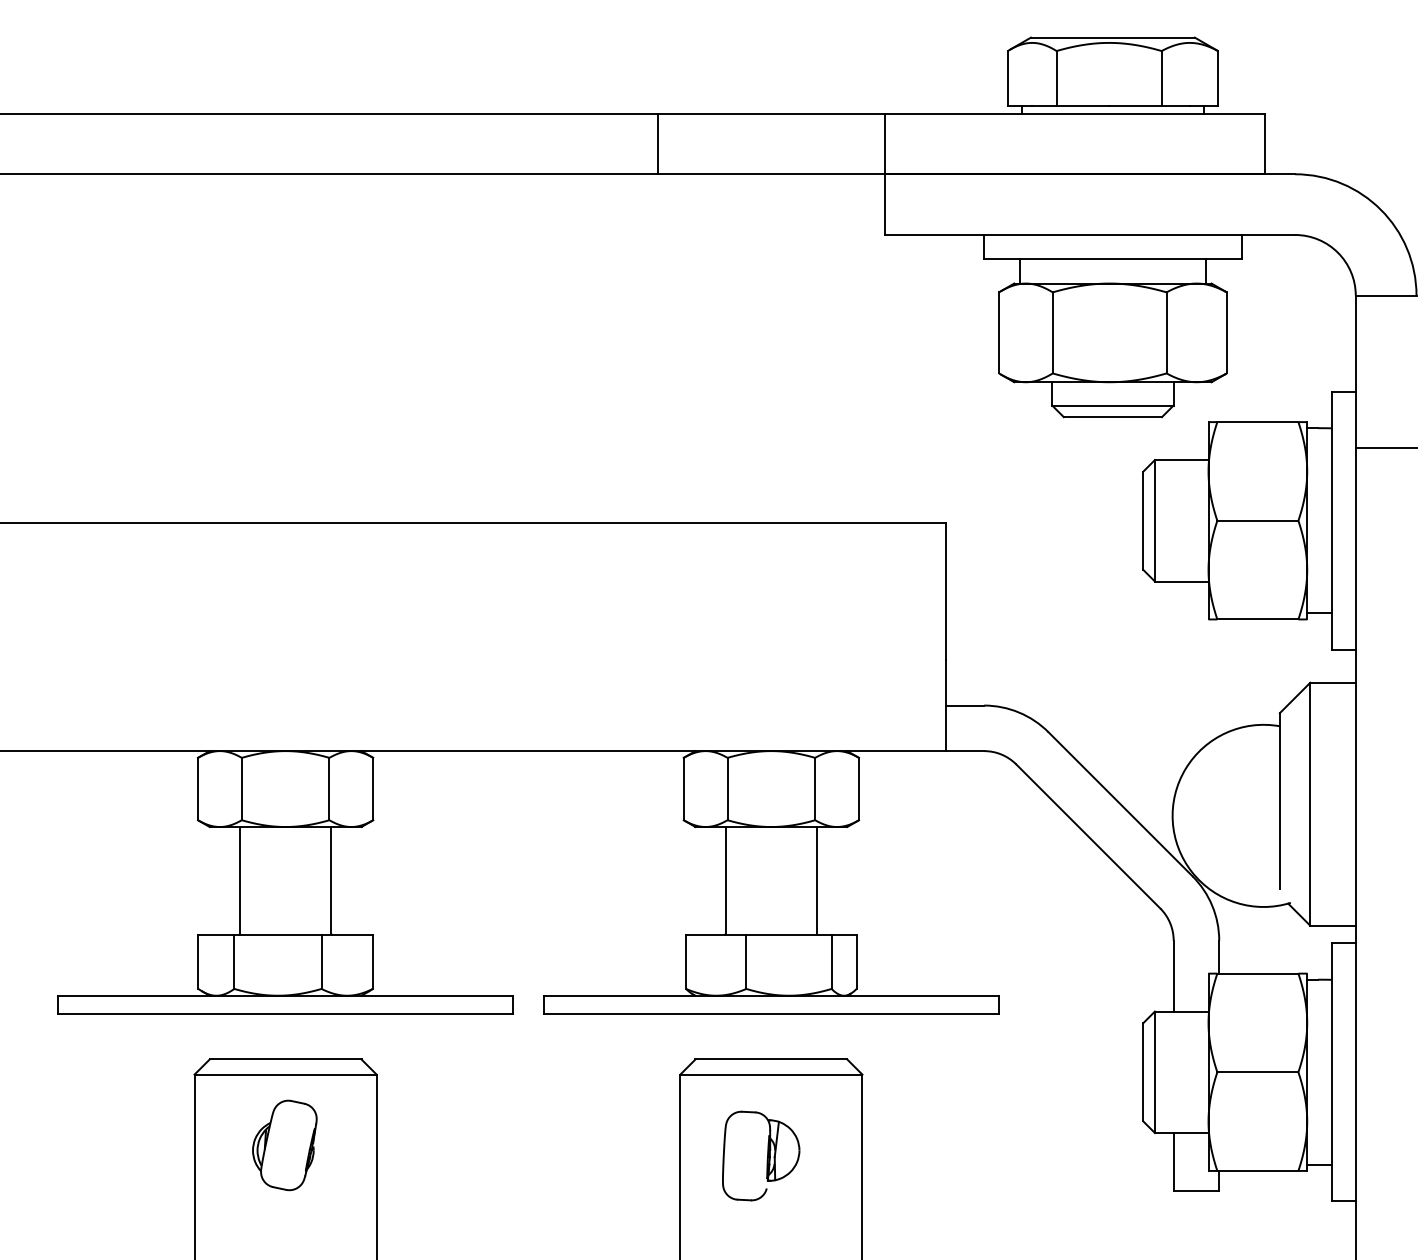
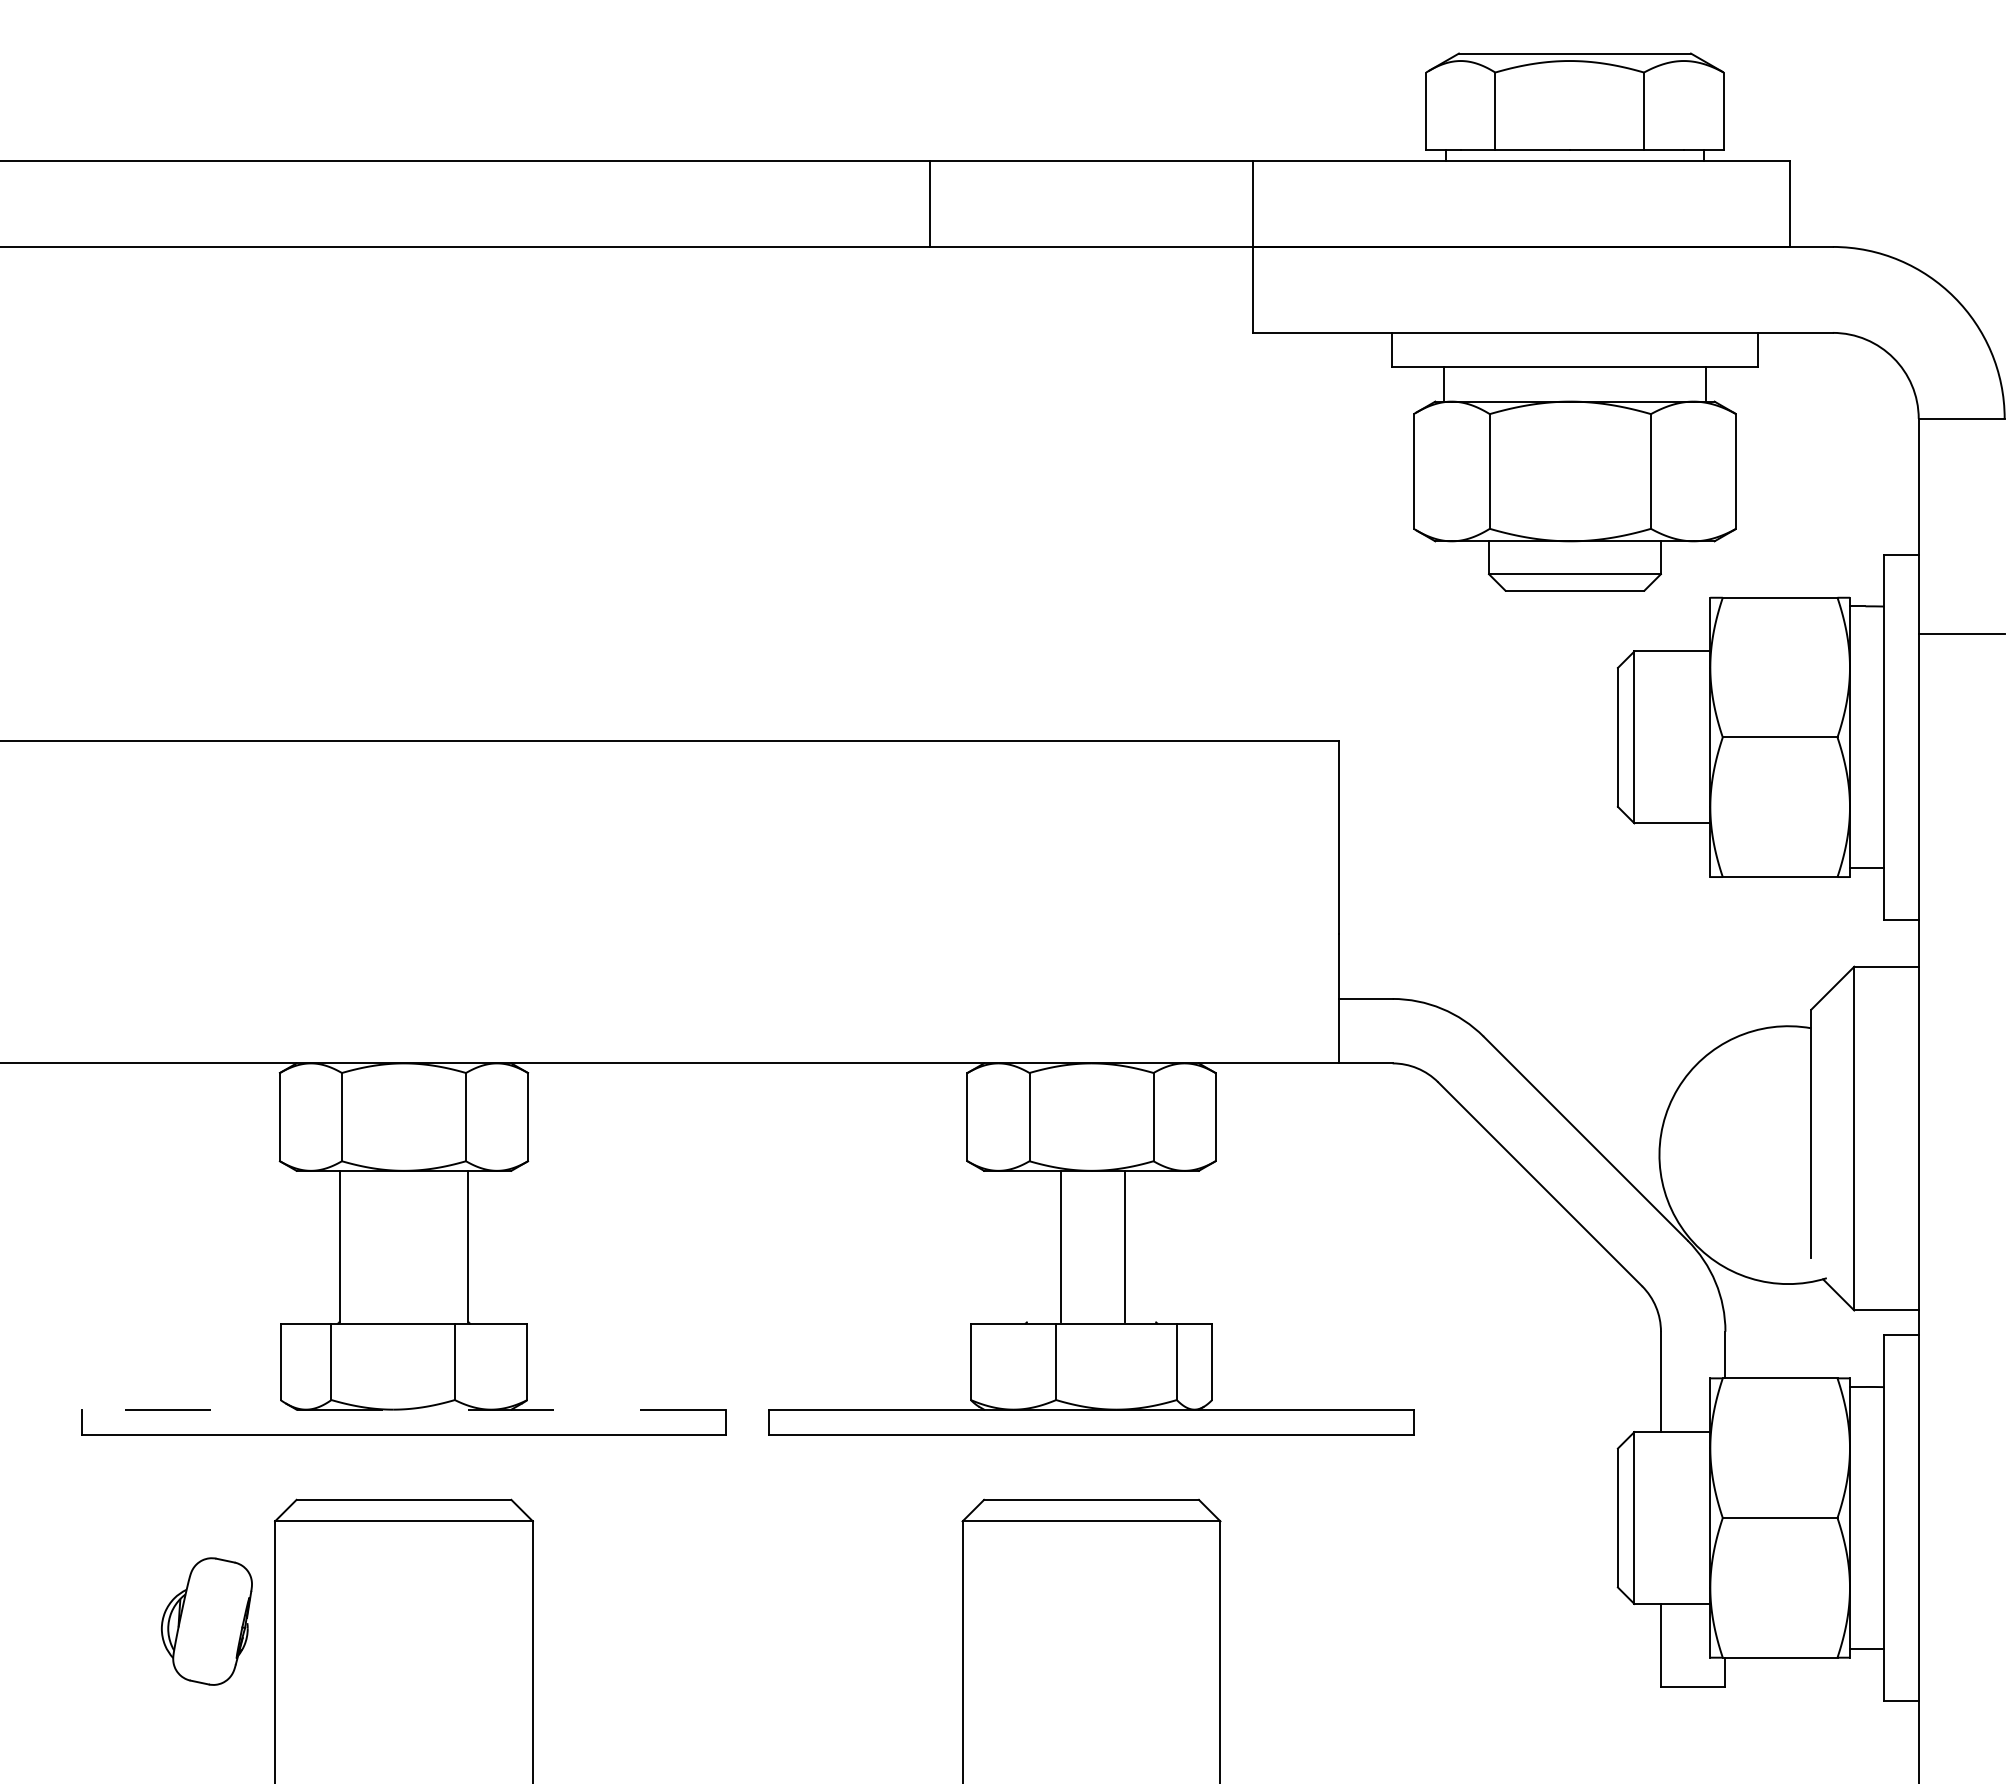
line: (726, 879) -> (1125, 1245), moved
line: (816, 879) -> (1060, 1245), moved
line: (285, 995) -> (403, 1409), solid -> dashed
part: (284, 1145) -> (206, 1621), moved
part: (767, 1155) -> (1085, 1636), removed

